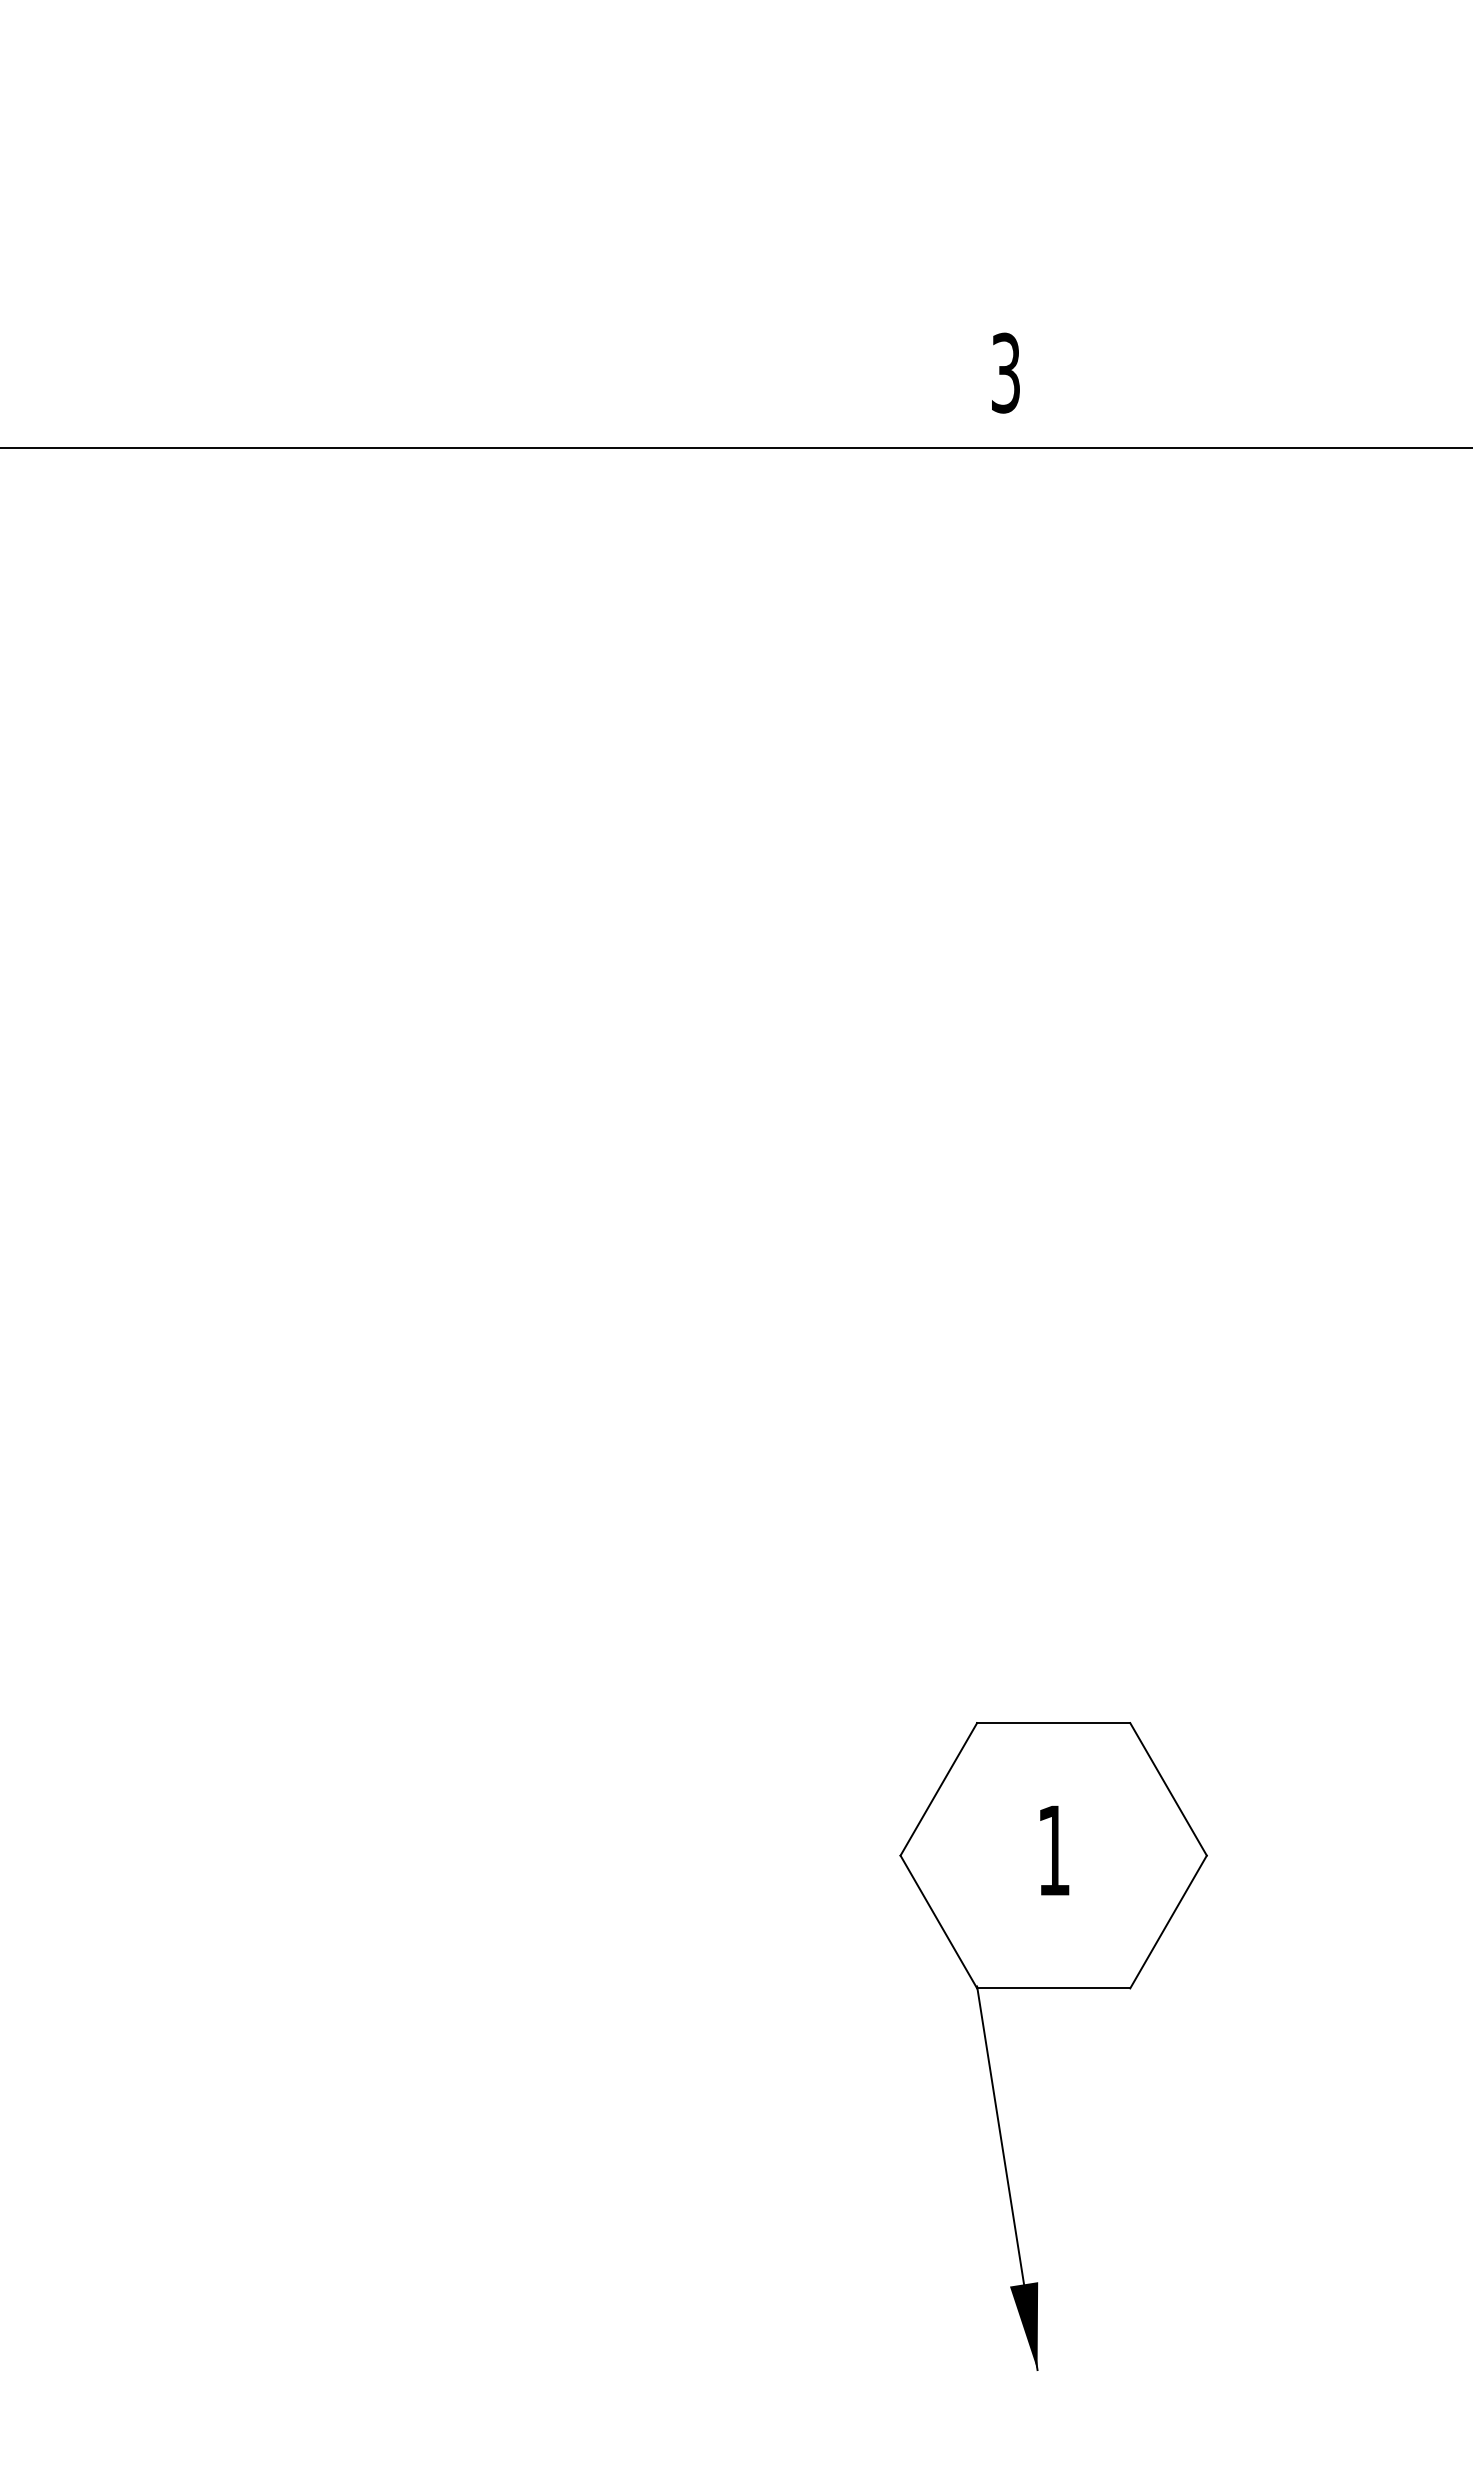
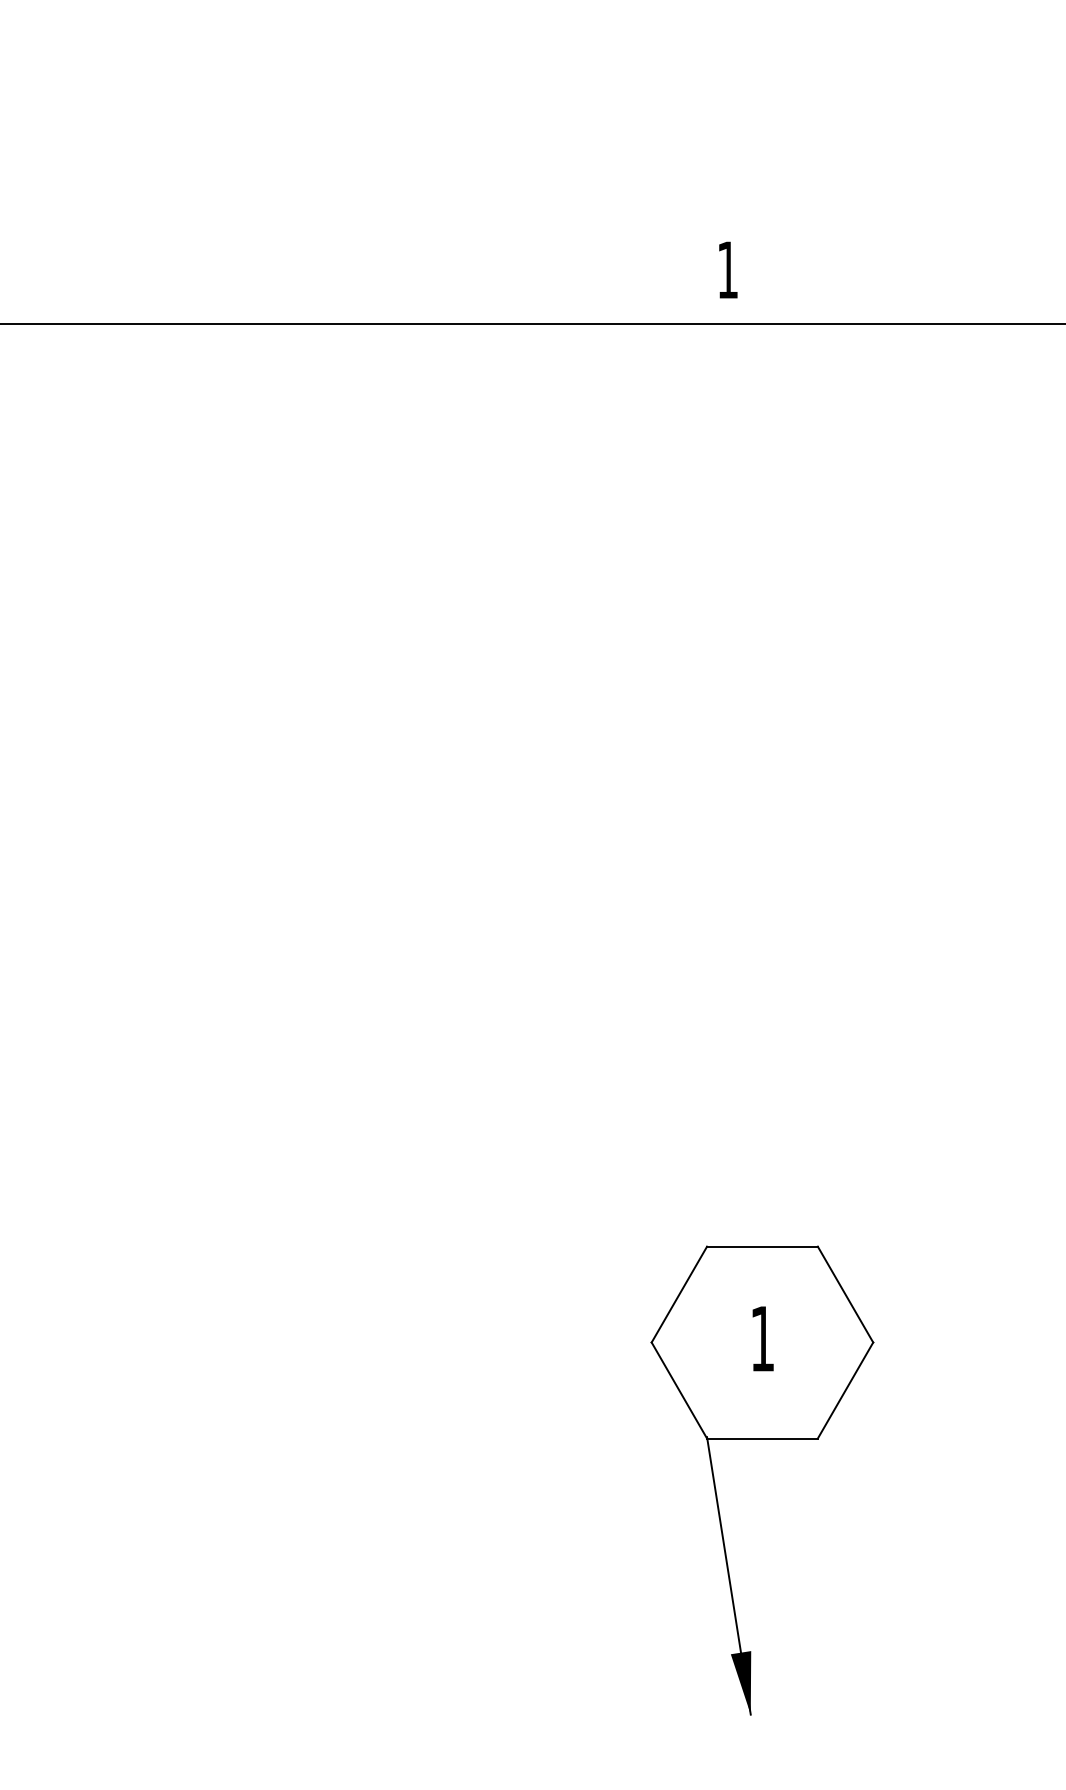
text: (1005, 372) -> (727, 269), 3 -> 1

